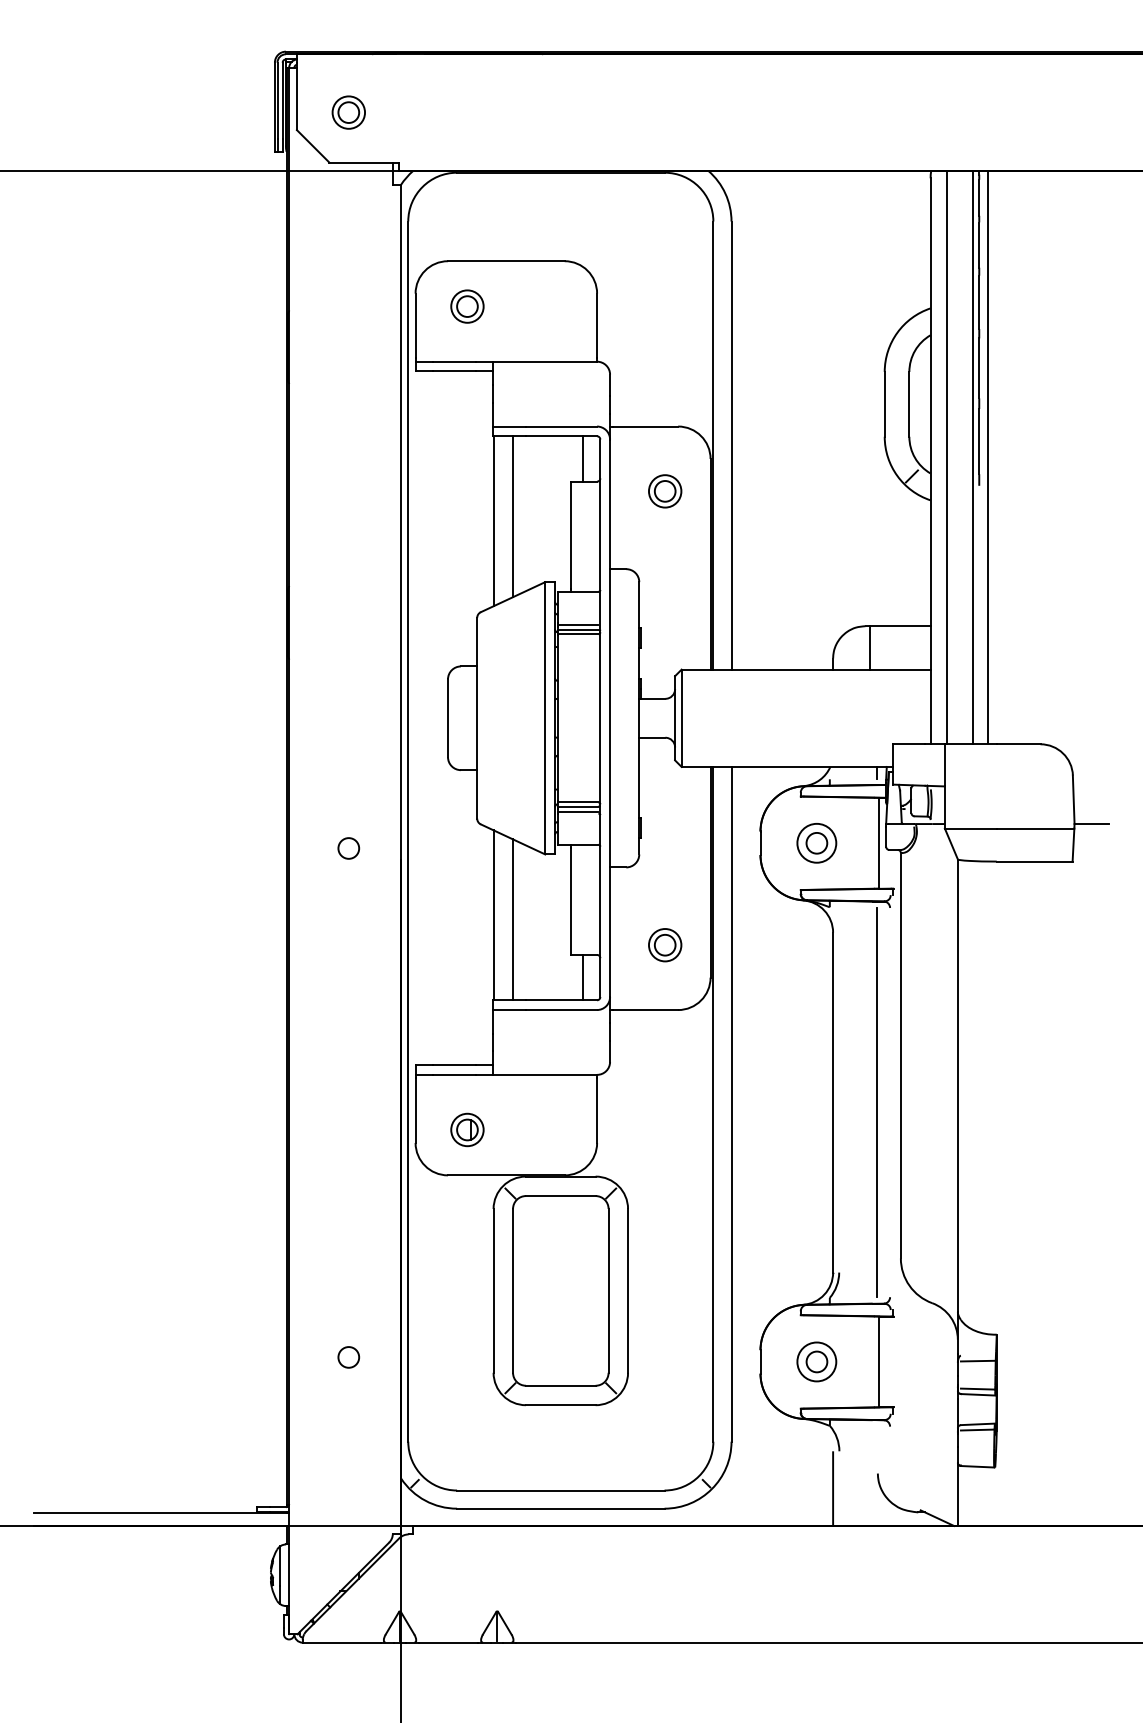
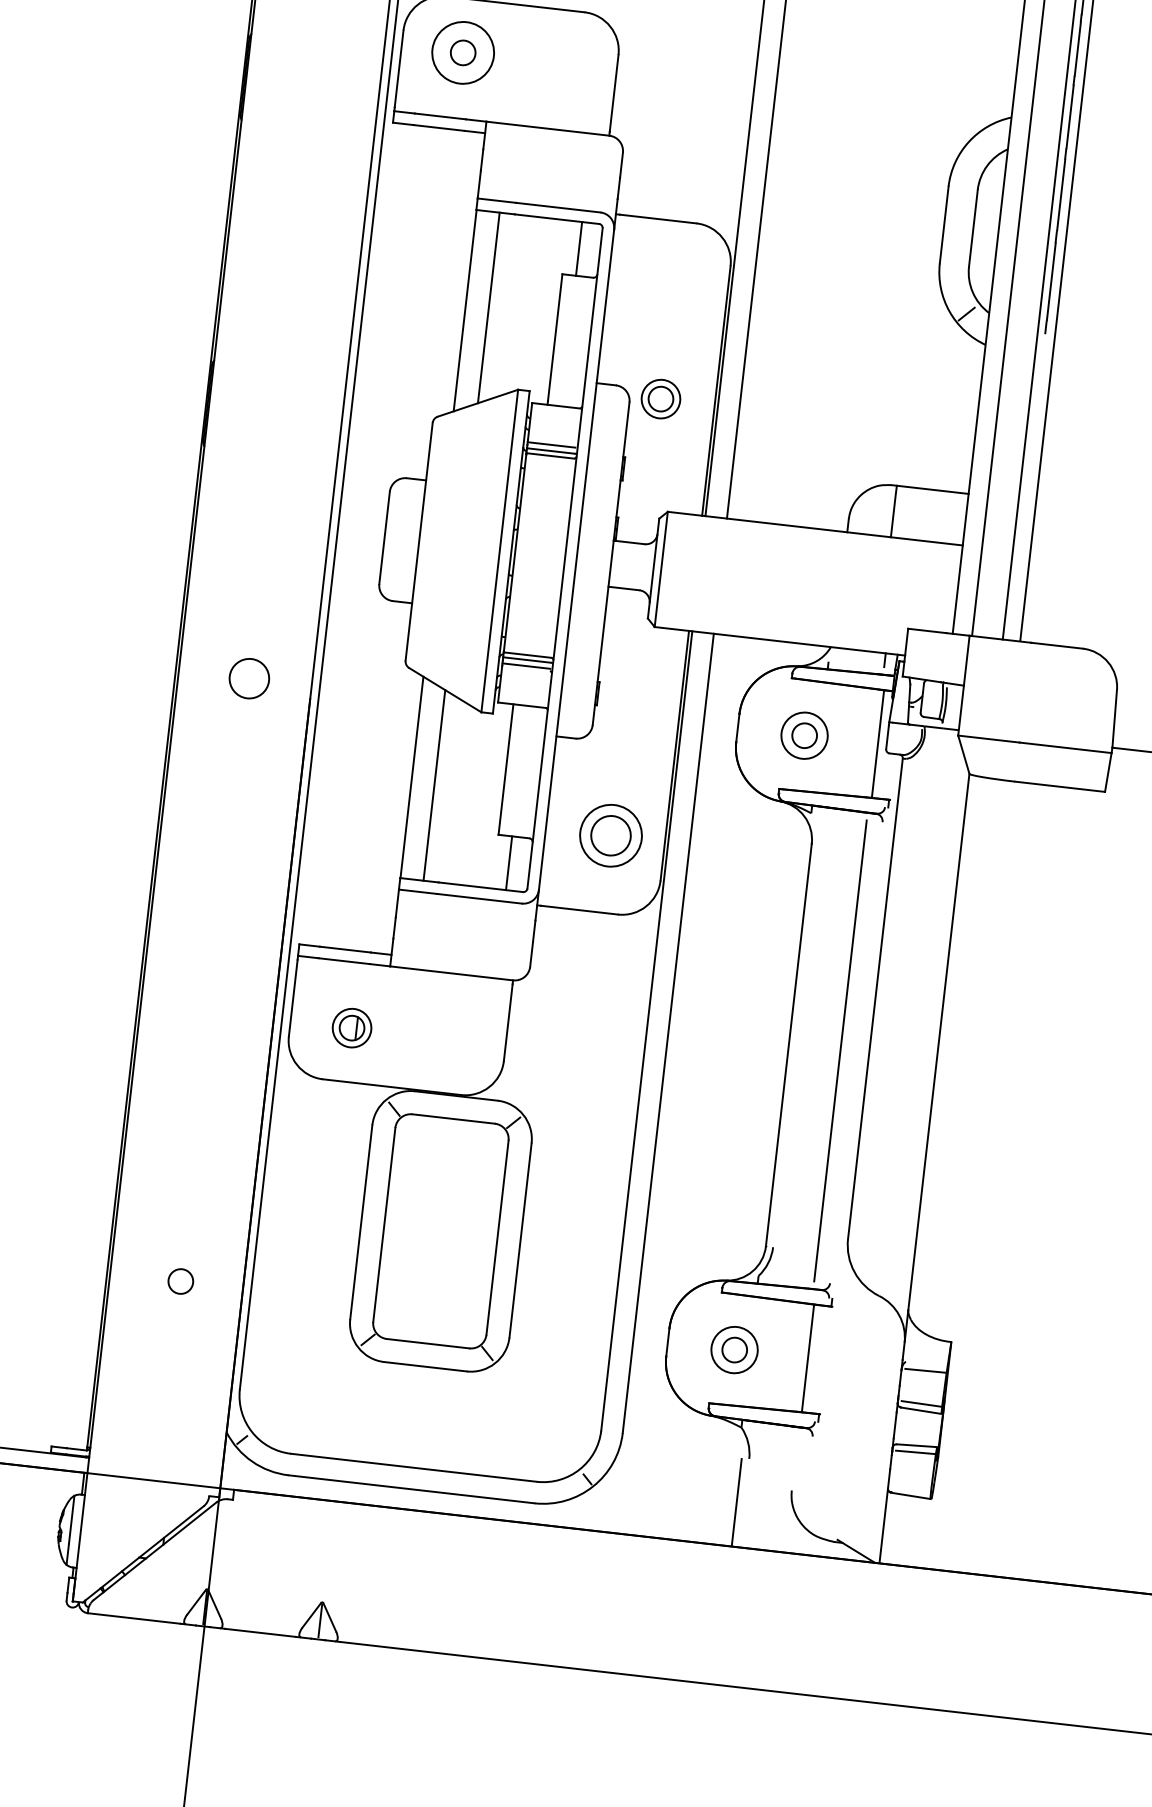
circle: (467, 306) -> (463, 52), size x1.6
part: (665, 491) -> (661, 399), moved
circle: (348, 848) -> (249, 678), size x1.6
part: (665, 945) -> (611, 836), size x1.6

